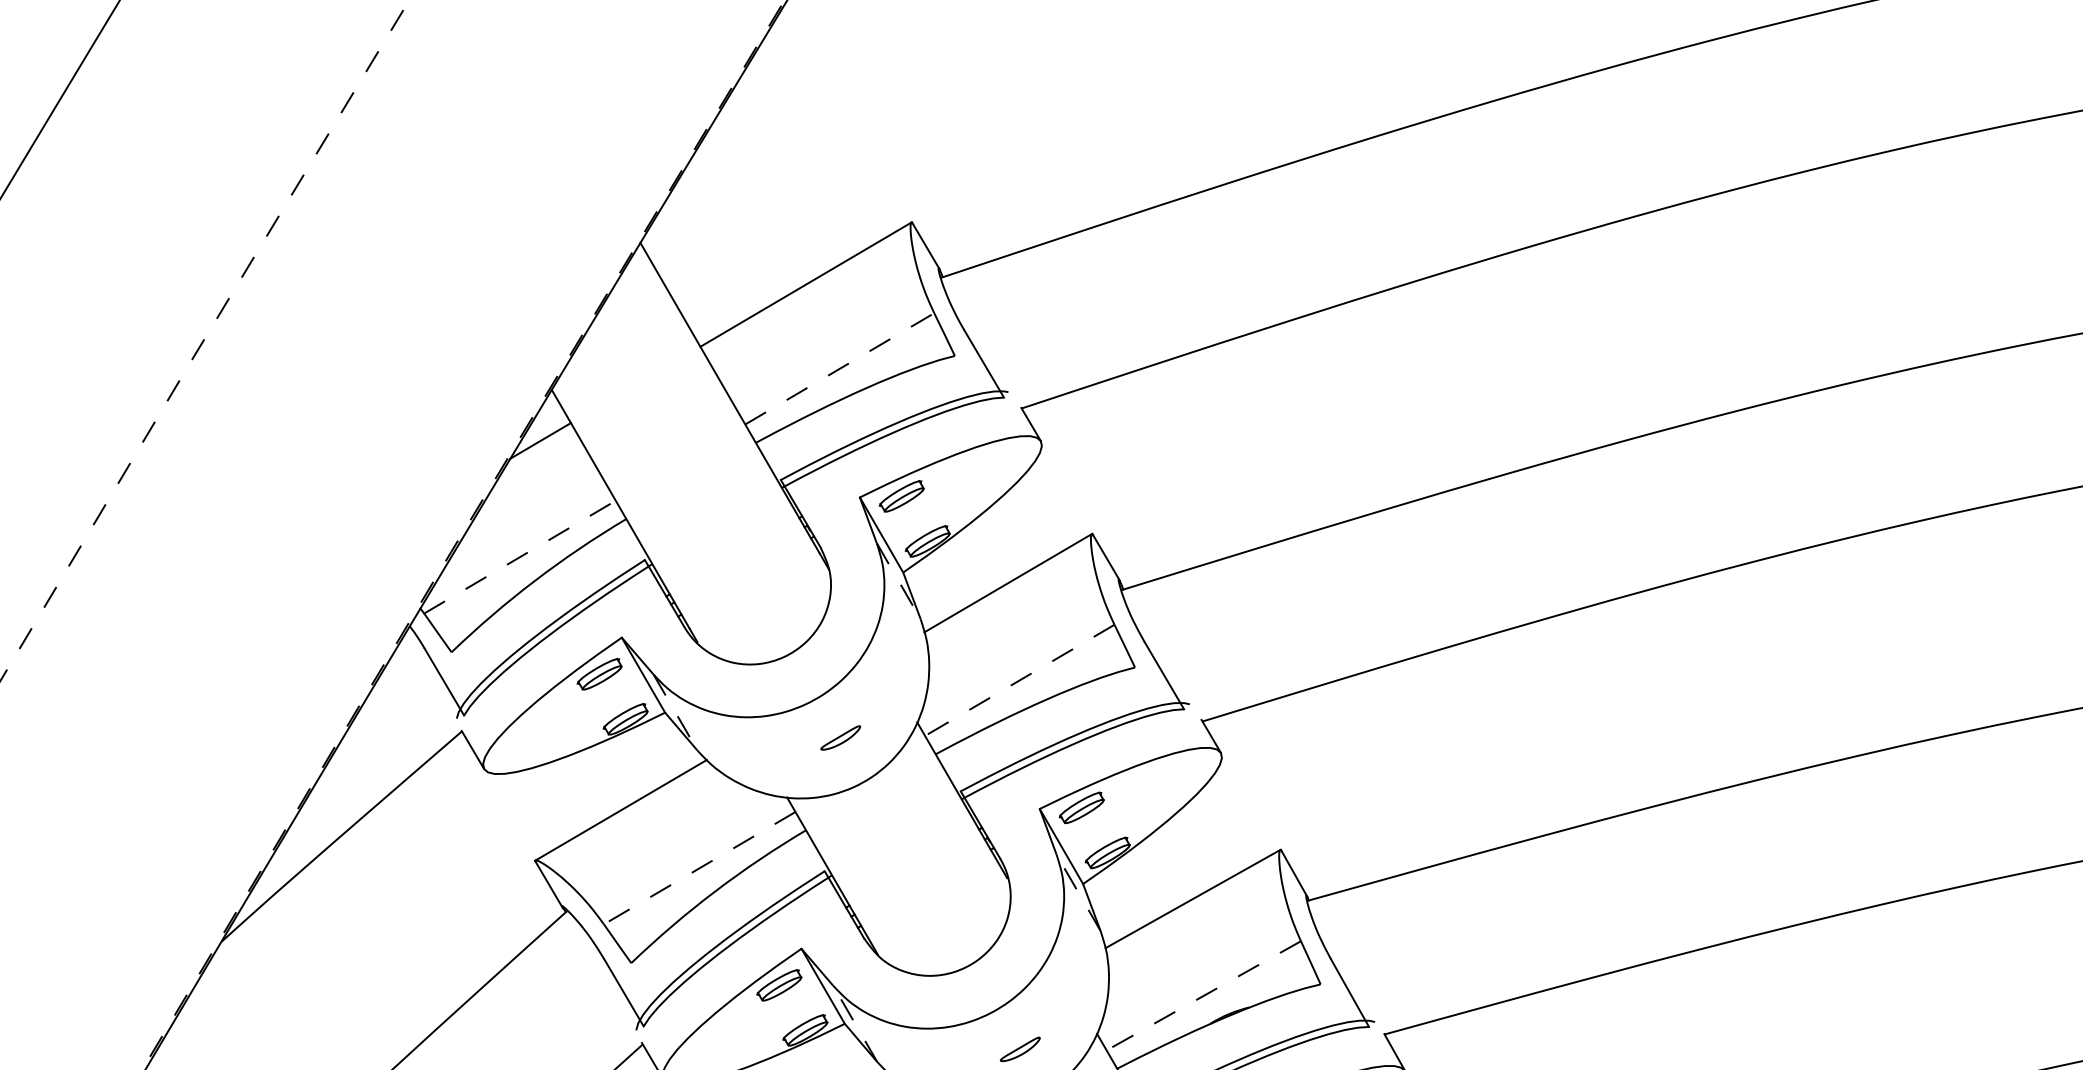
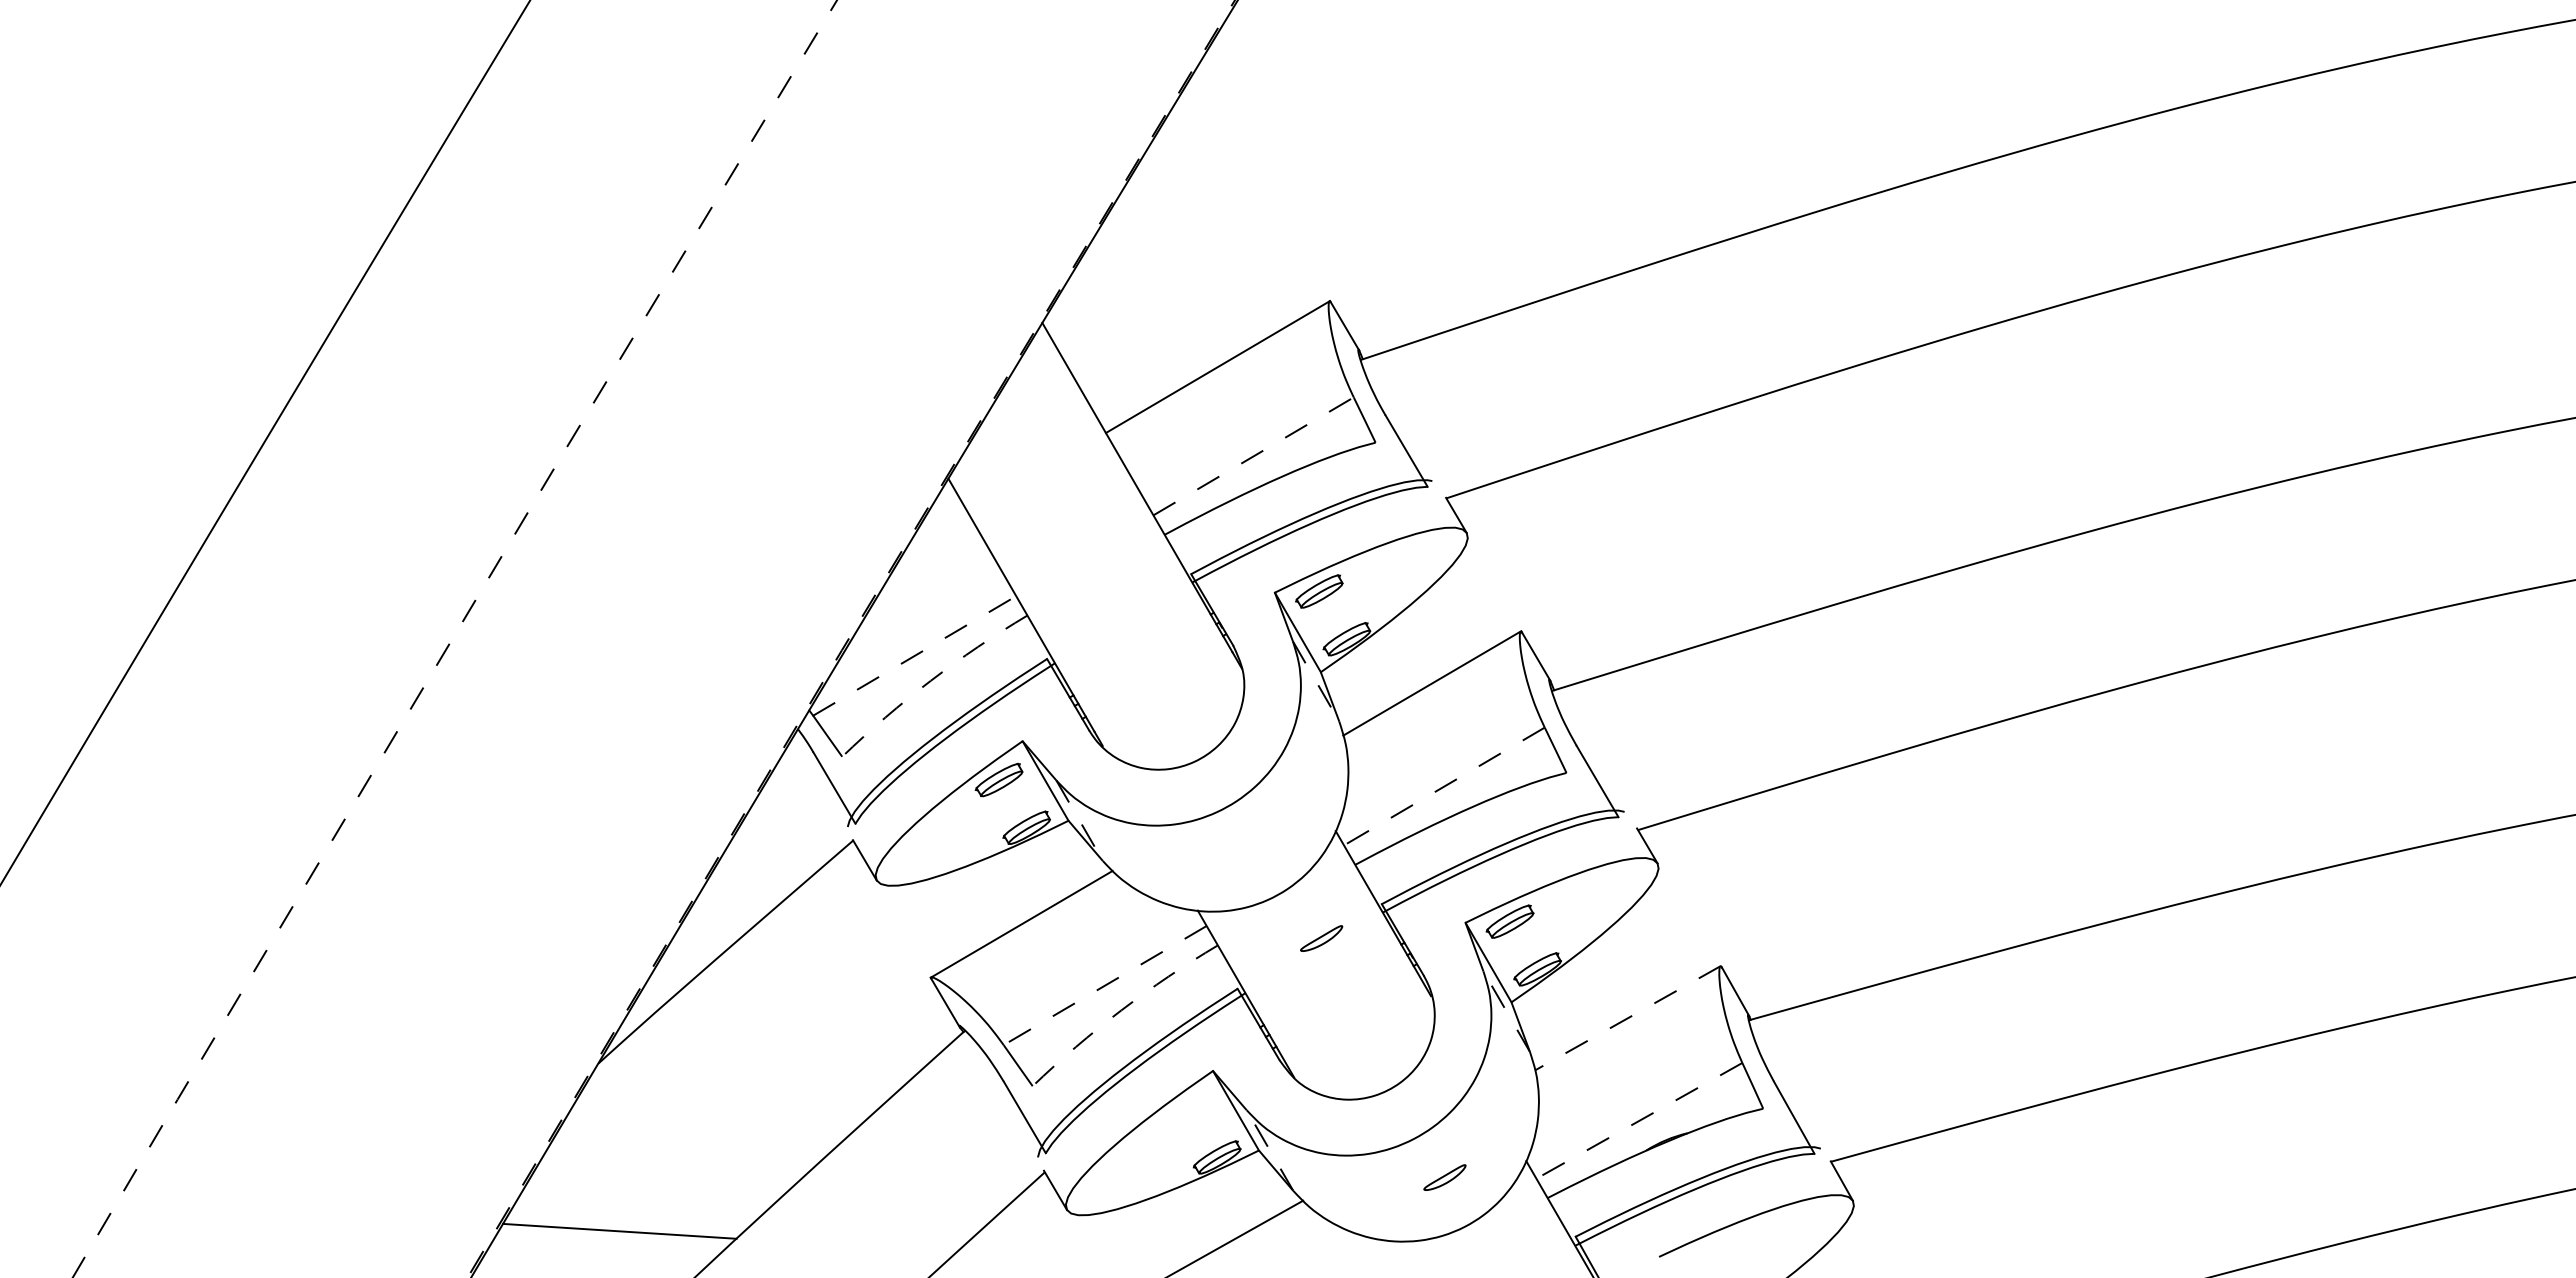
line: (540, 440) -> (936, 532), removed
arc: (534, 580) -> (930, 680), solid -> dashed
part: (840, 737) -> (1321, 938), moved
arc: (715, 891) -> (1121, 1010), solid -> dashed
line: (1193, 899) -> (1628, 1018), solid -> dashed
part: (779, 985) -> (1189, 1109), removed

